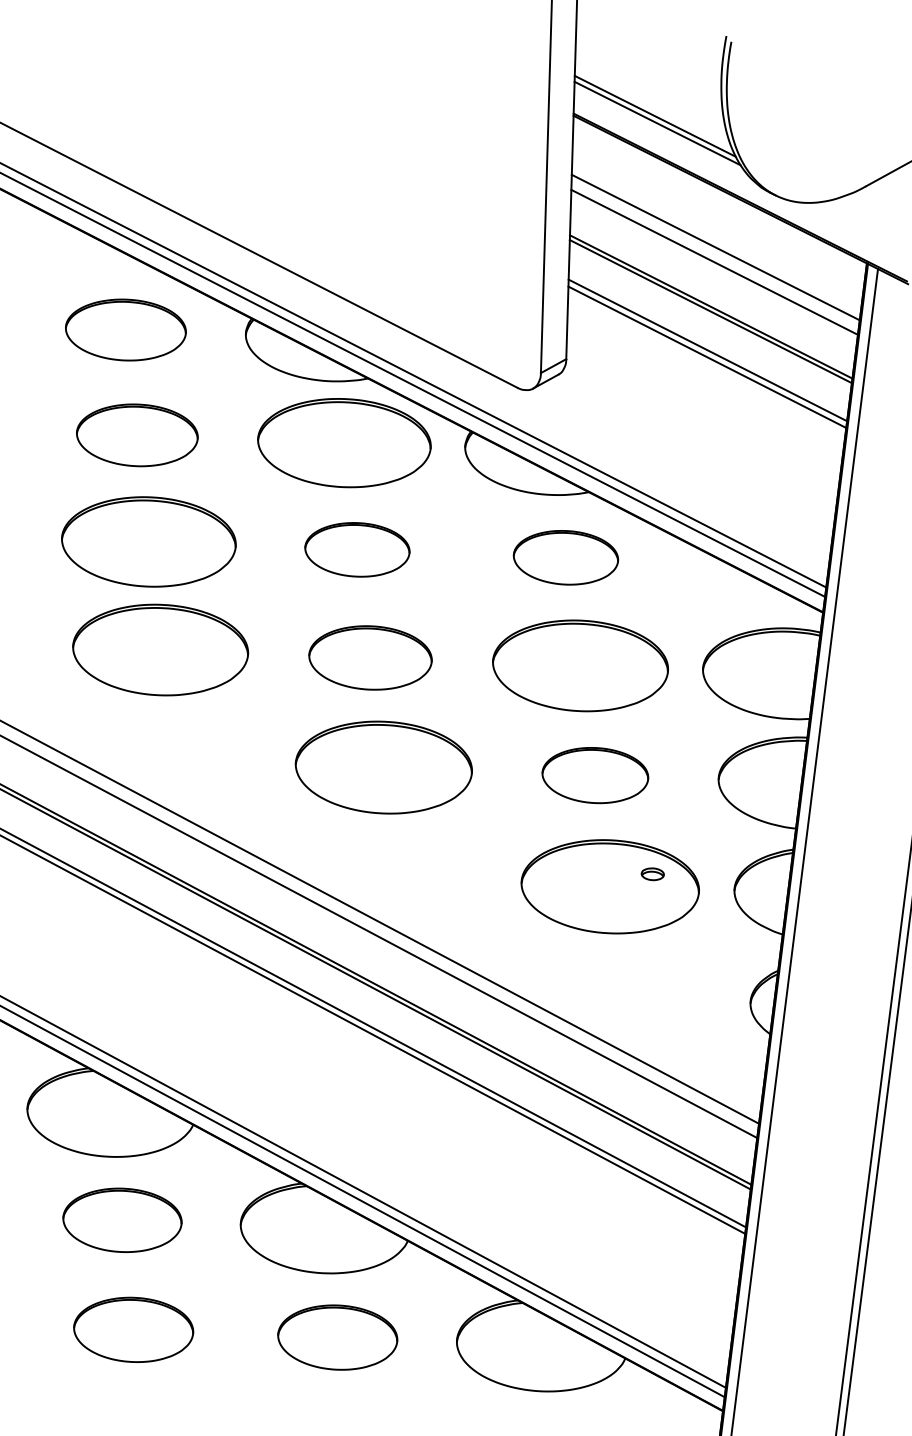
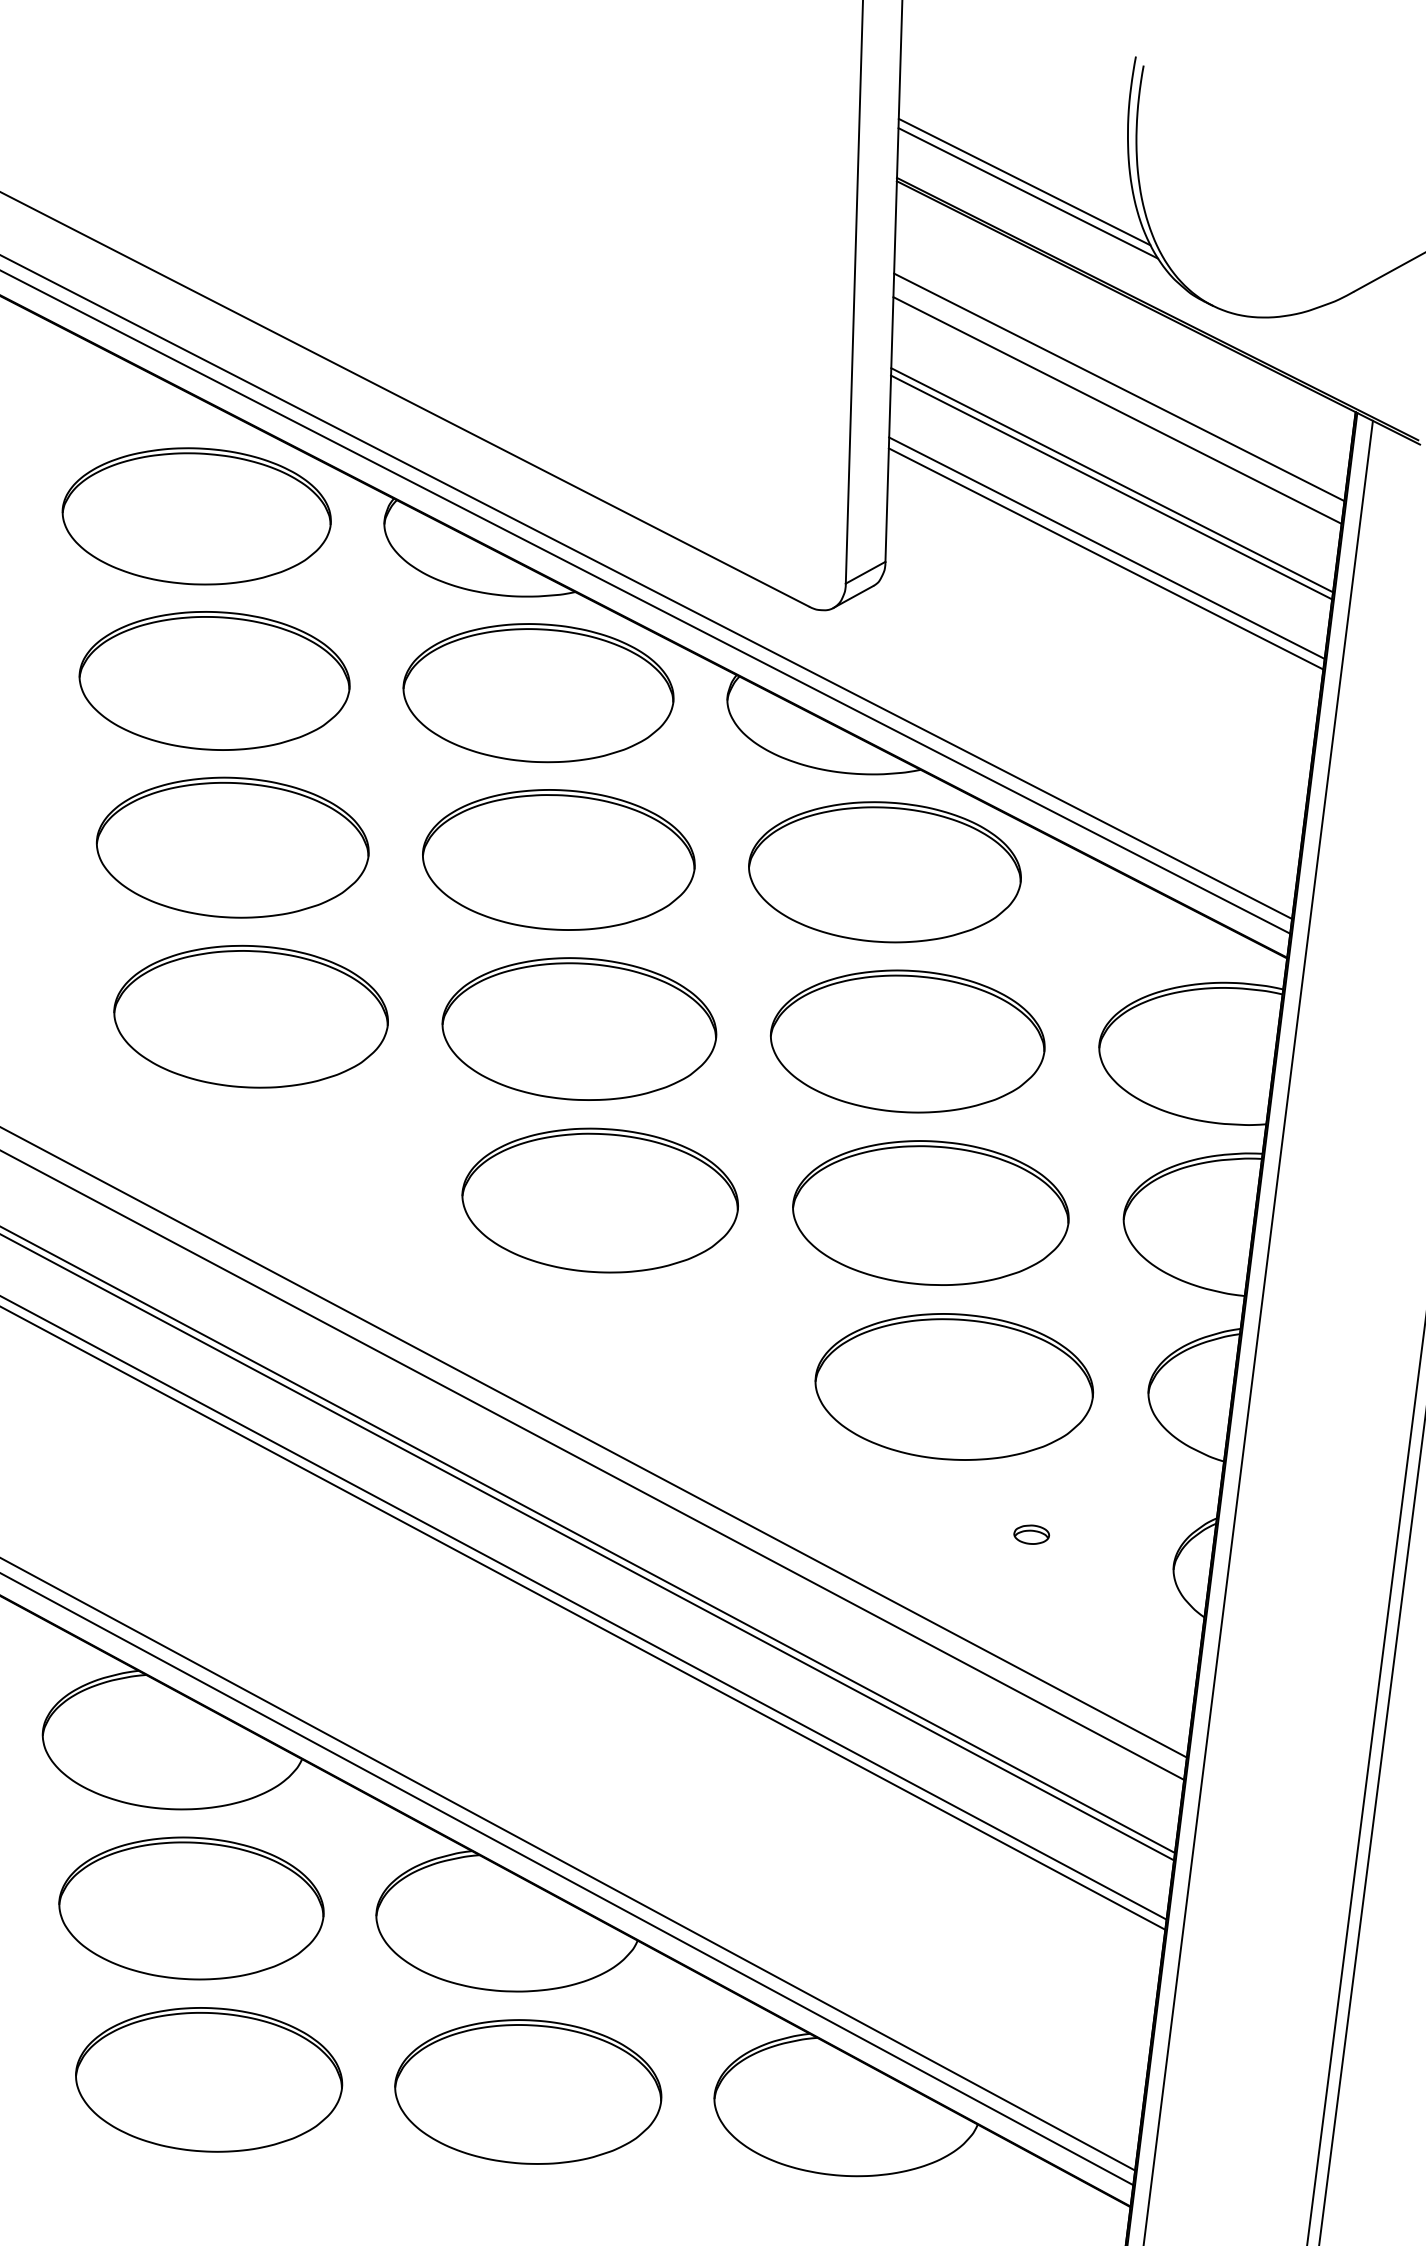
part: (125, 329) -> (196, 515), size x1.43
part: (137, 435) -> (214, 681), size x1.43
part: (357, 549) -> (558, 859), size x1.67
part: (565, 557) -> (884, 872), size x1.67
part: (370, 657) -> (579, 1028), size x1.43
part: (595, 775) -> (931, 1212), size x1.67
part: (652, 874) -> (1031, 1535), moved
part: (122, 1220) -> (191, 1908), size x1.43
part: (133, 1329) -> (208, 2079), size x1.43
part: (337, 1337) -> (527, 2091), size x1.43

